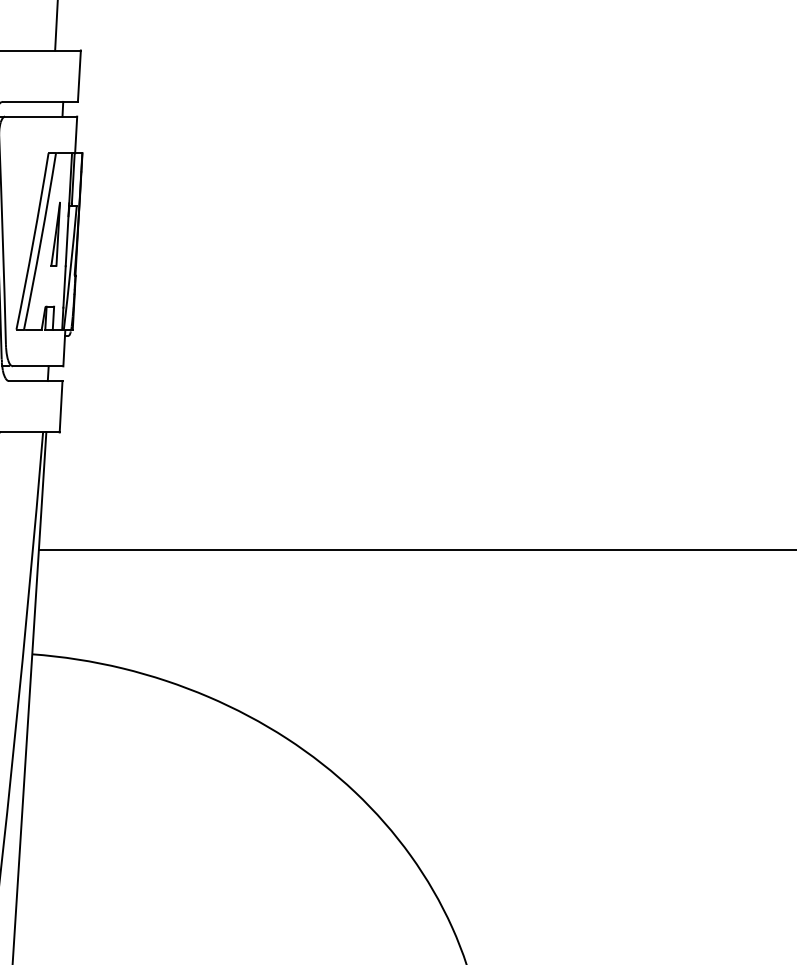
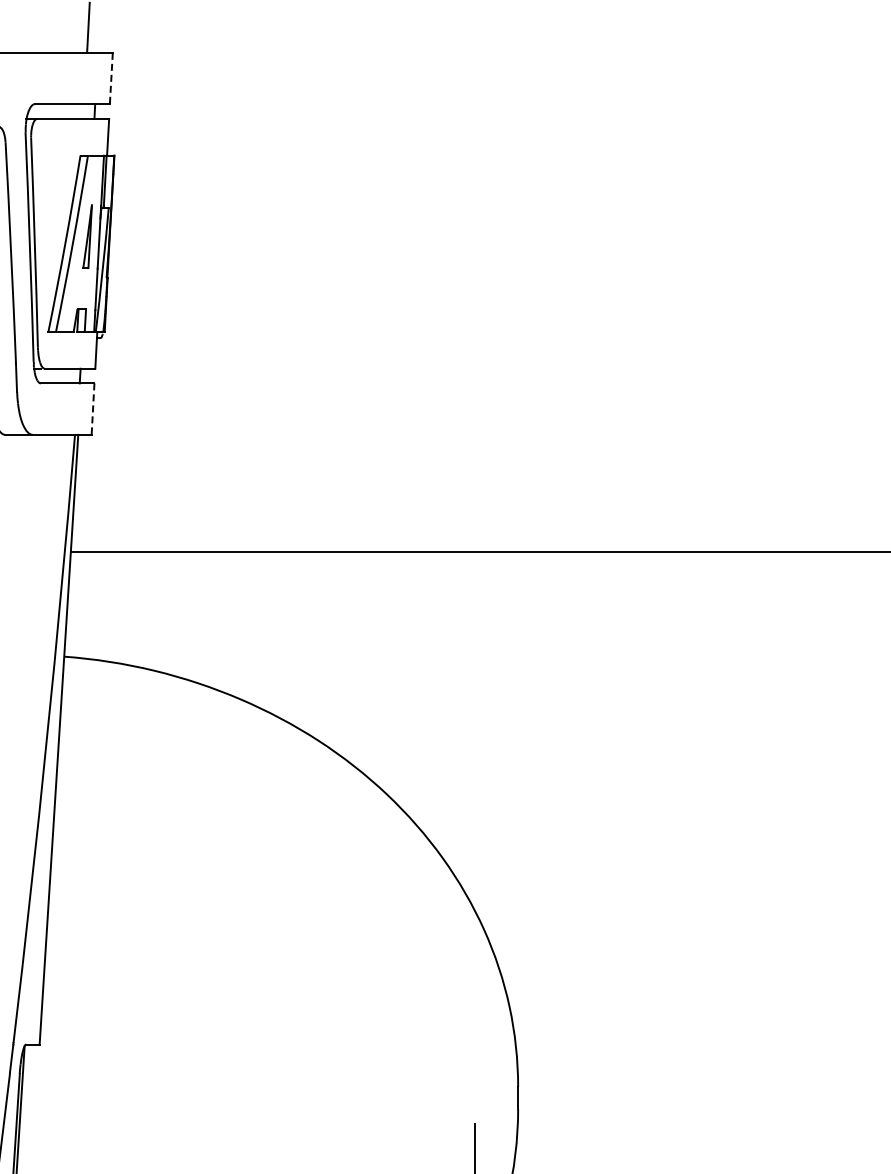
line: (79, 76) -> (111, 78), solid -> dashed
line: (61, 407) -> (93, 409), solid -> dashed

